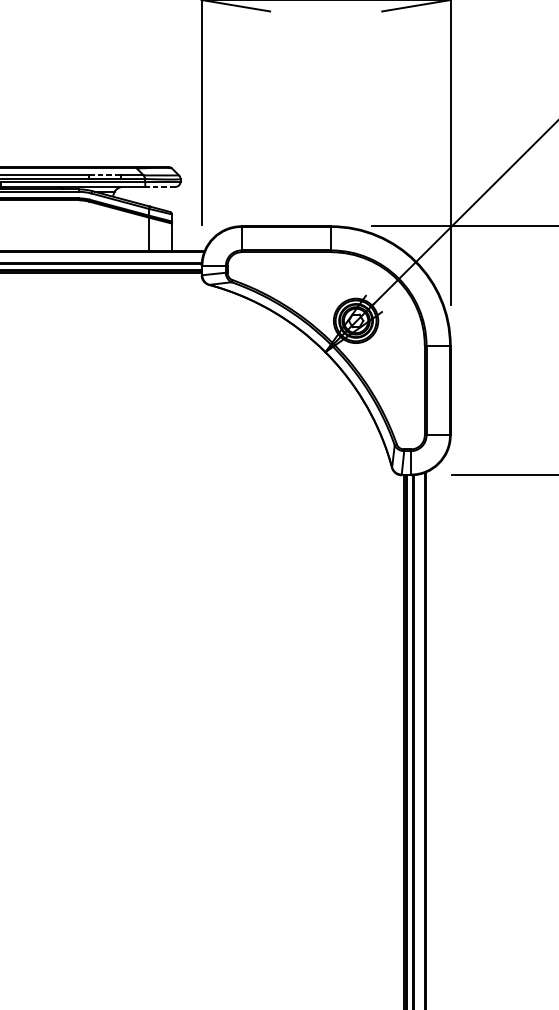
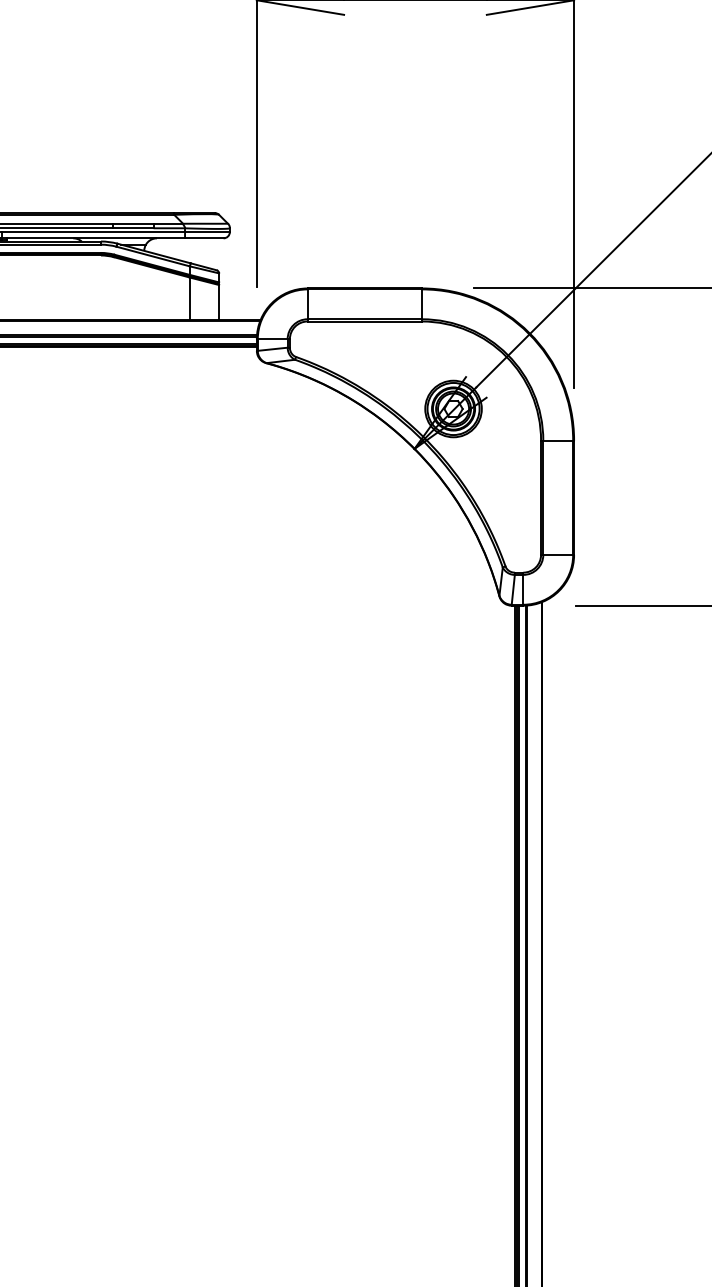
line: (104, 175) -> (132, 223), dashed -> solid
line: (159, 187) -> (203, 238), dashed -> solid

